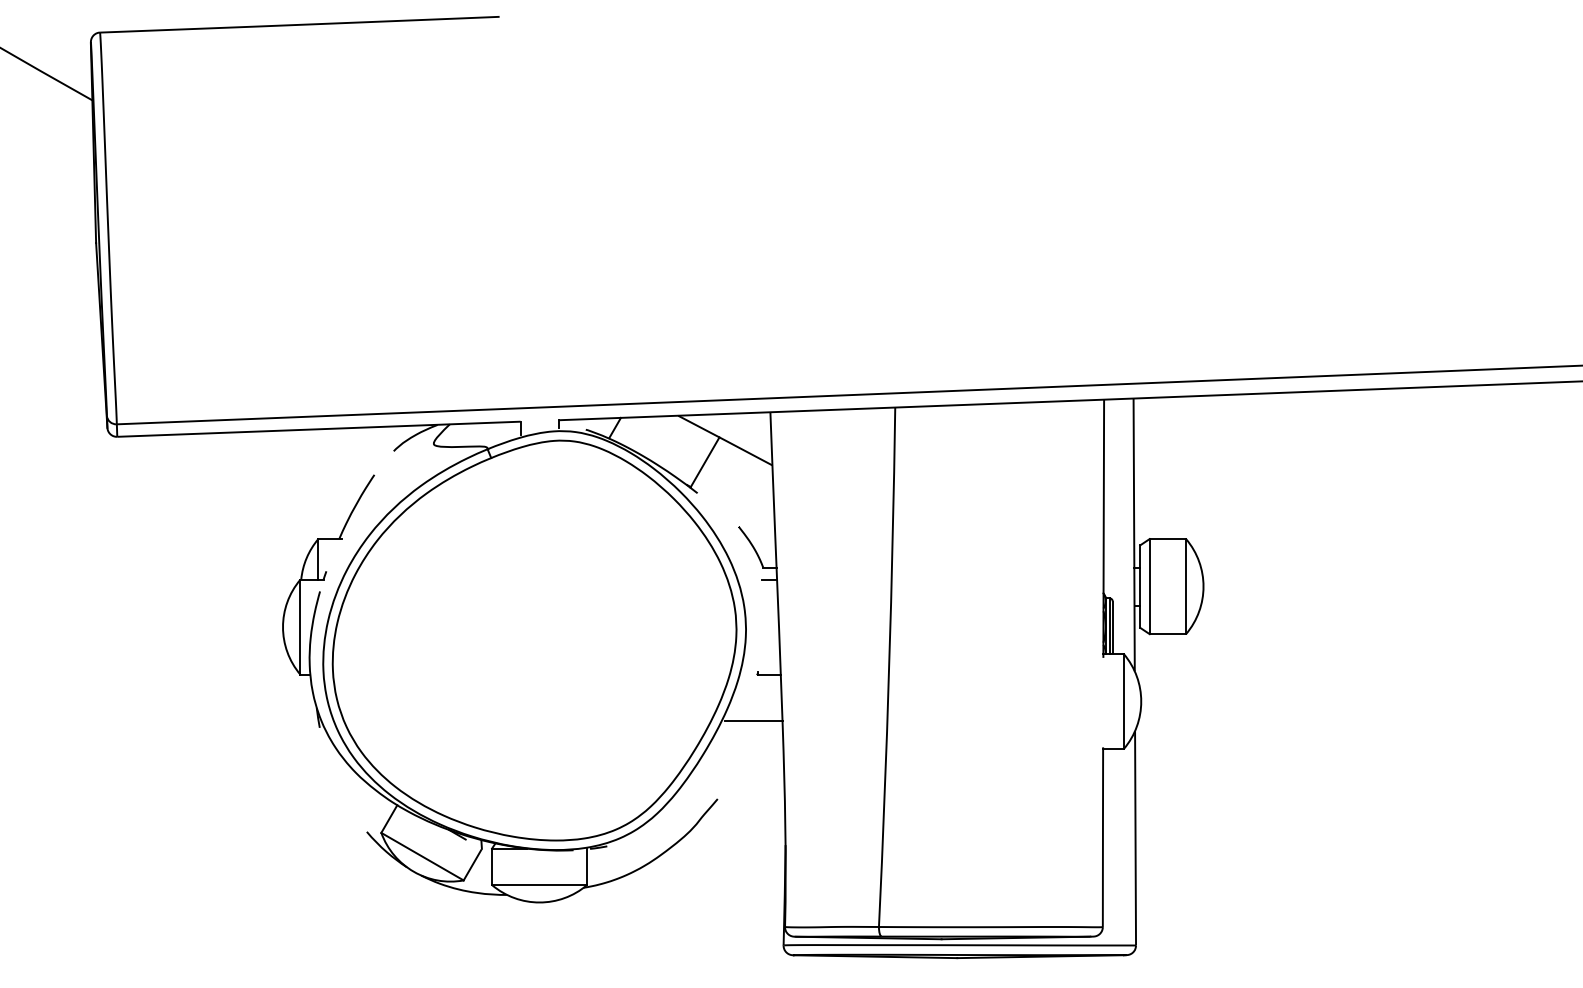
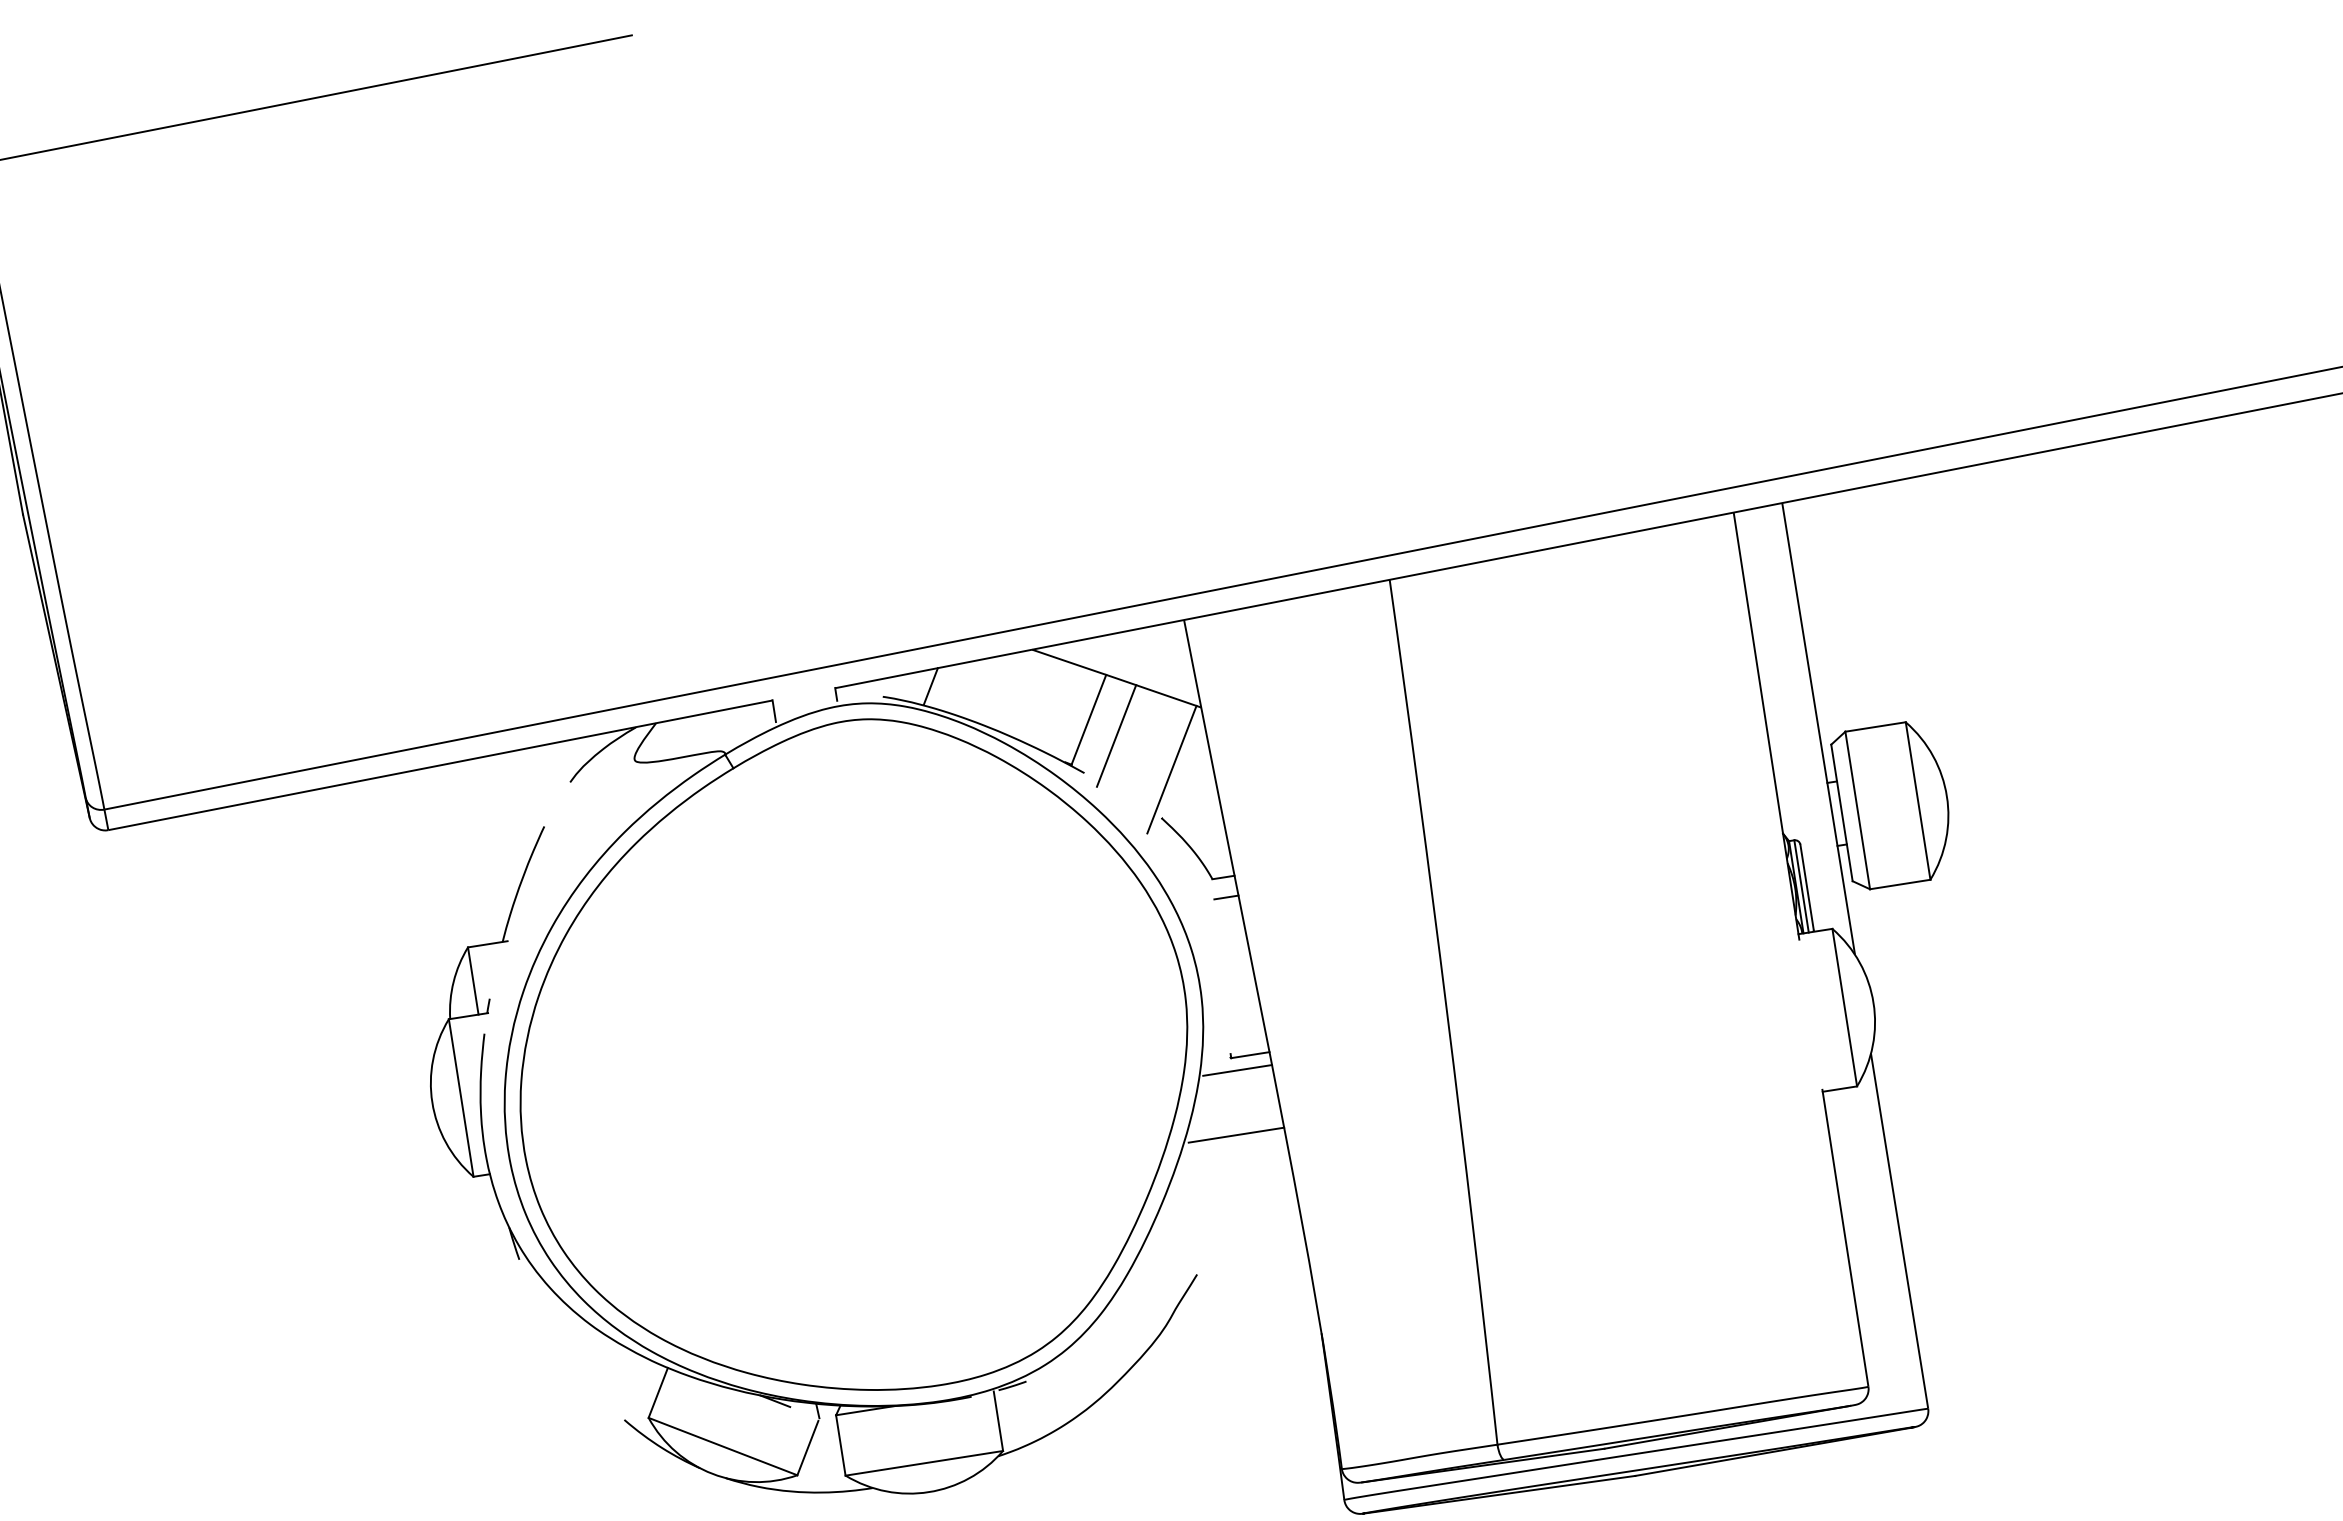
line: (719, 474) -> (1115, 736), added
line: (749, 499) -> (1172, 769), added
line: (760, 682) -> (1237, 1070), added

